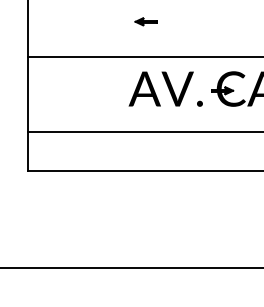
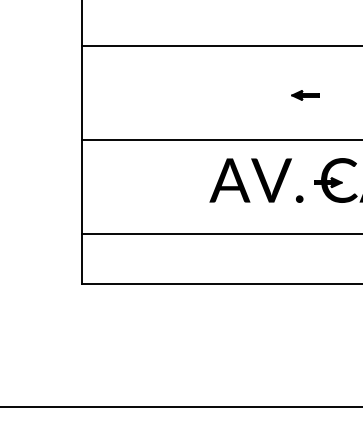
part: (146, 21) -> (305, 95), moved

